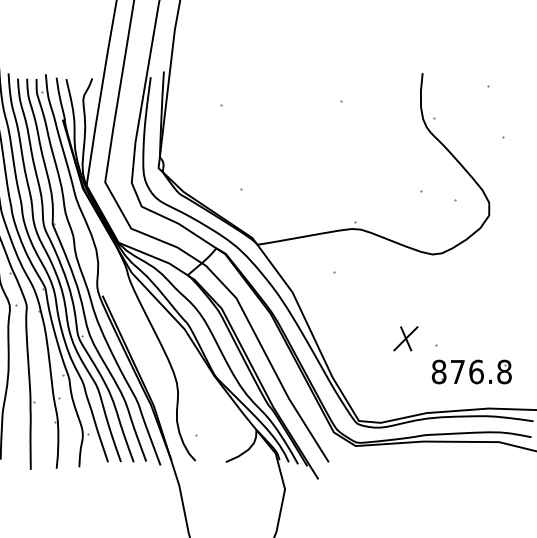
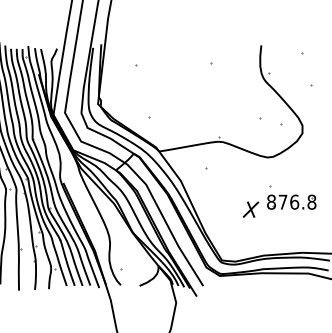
part: (471, 364) -> (291, 197), moved

